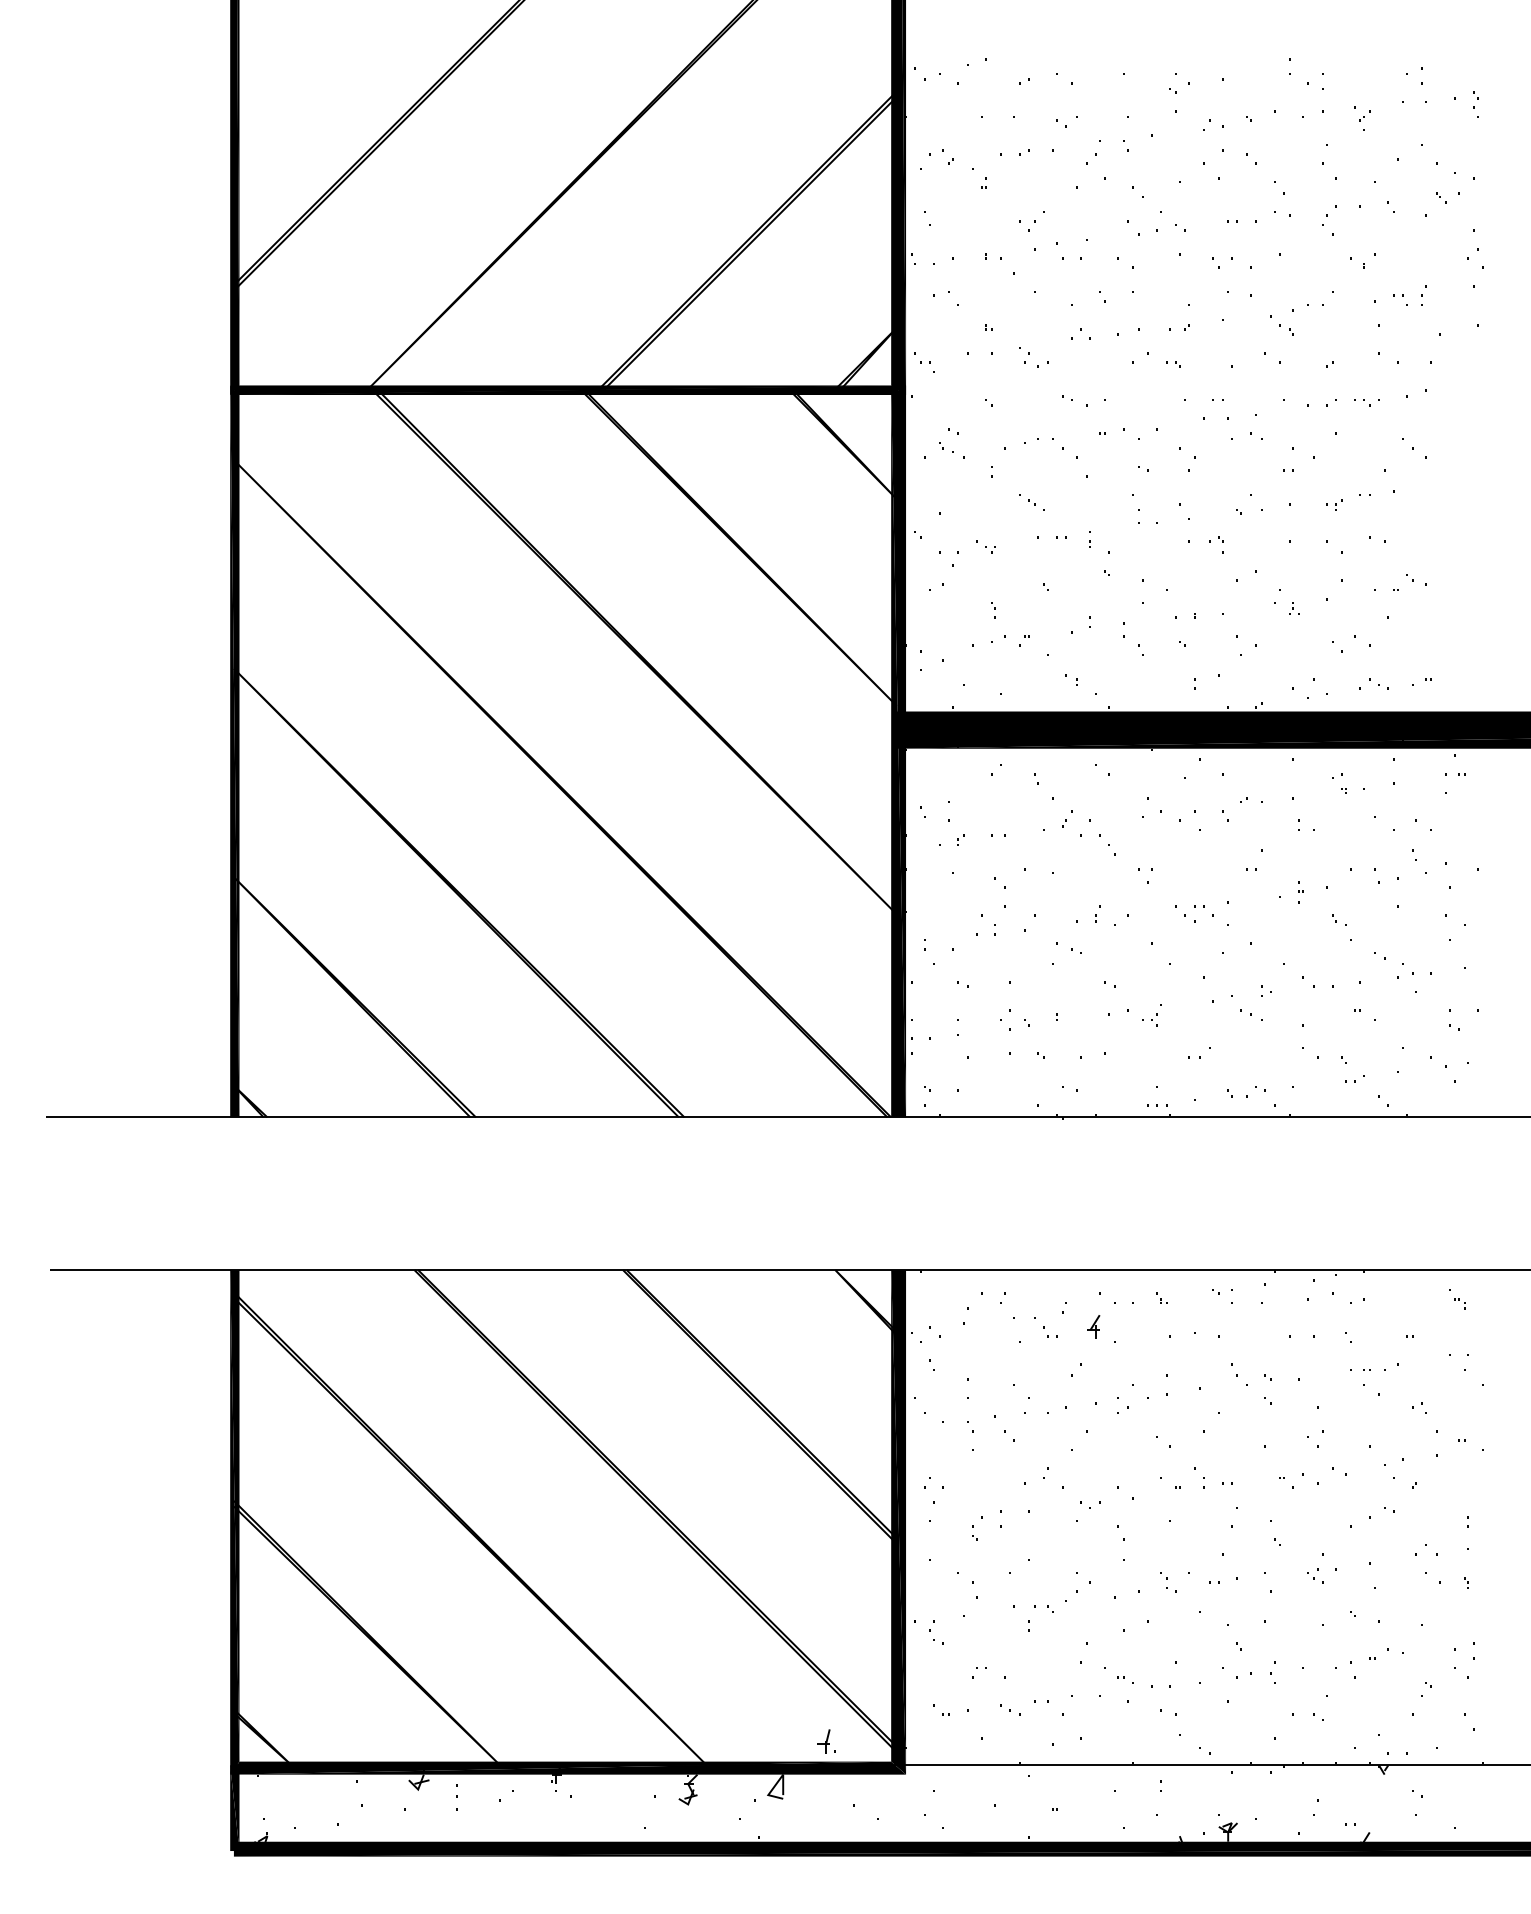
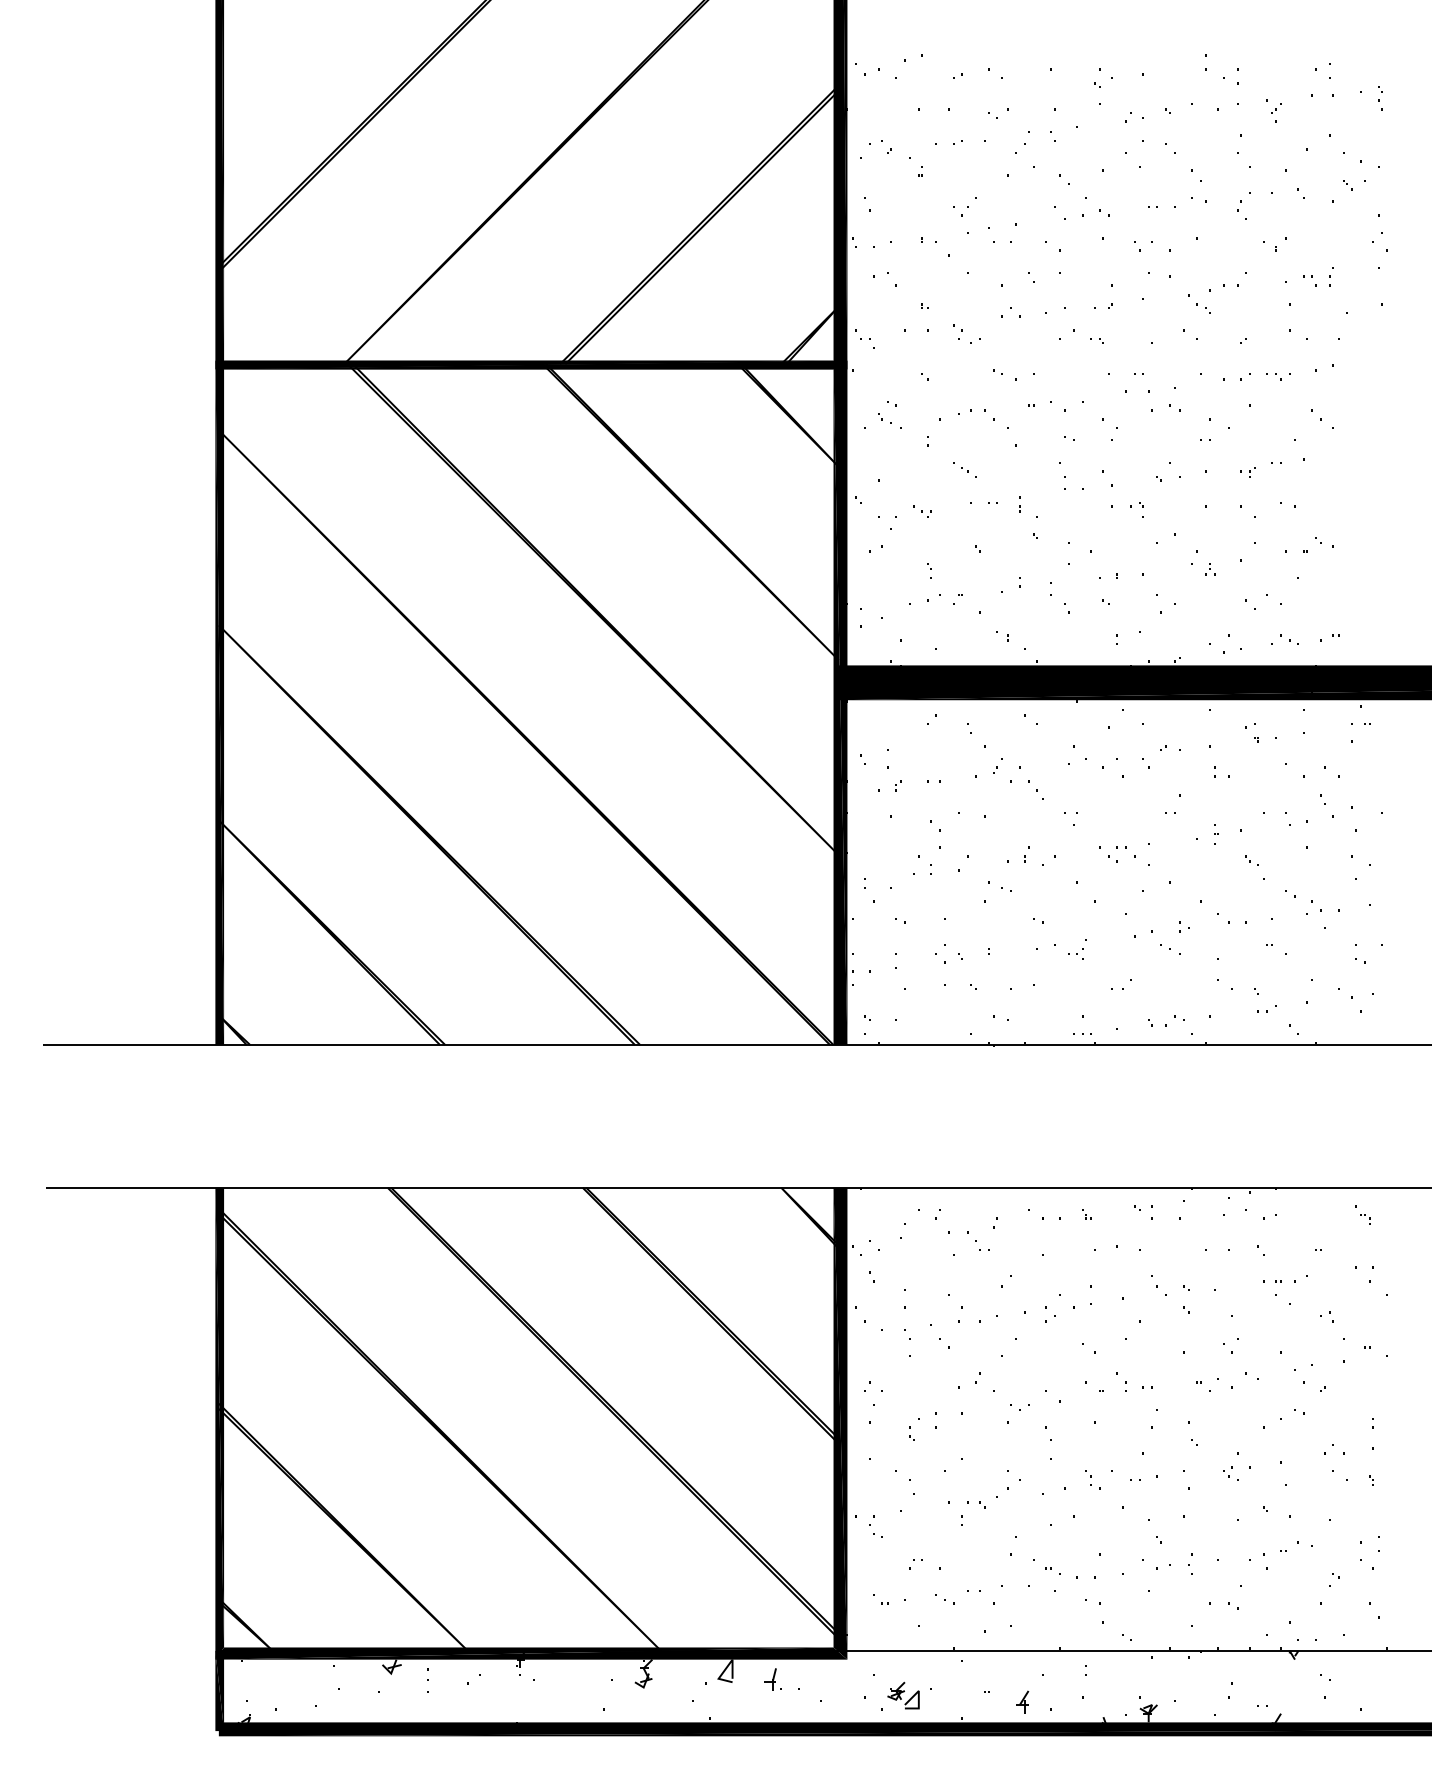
part: (1093, 1326) -> (1022, 1701), moved
part: (825, 1741) -> (772, 1679), moved
part: (965, 1812) -> (903, 1695), added

